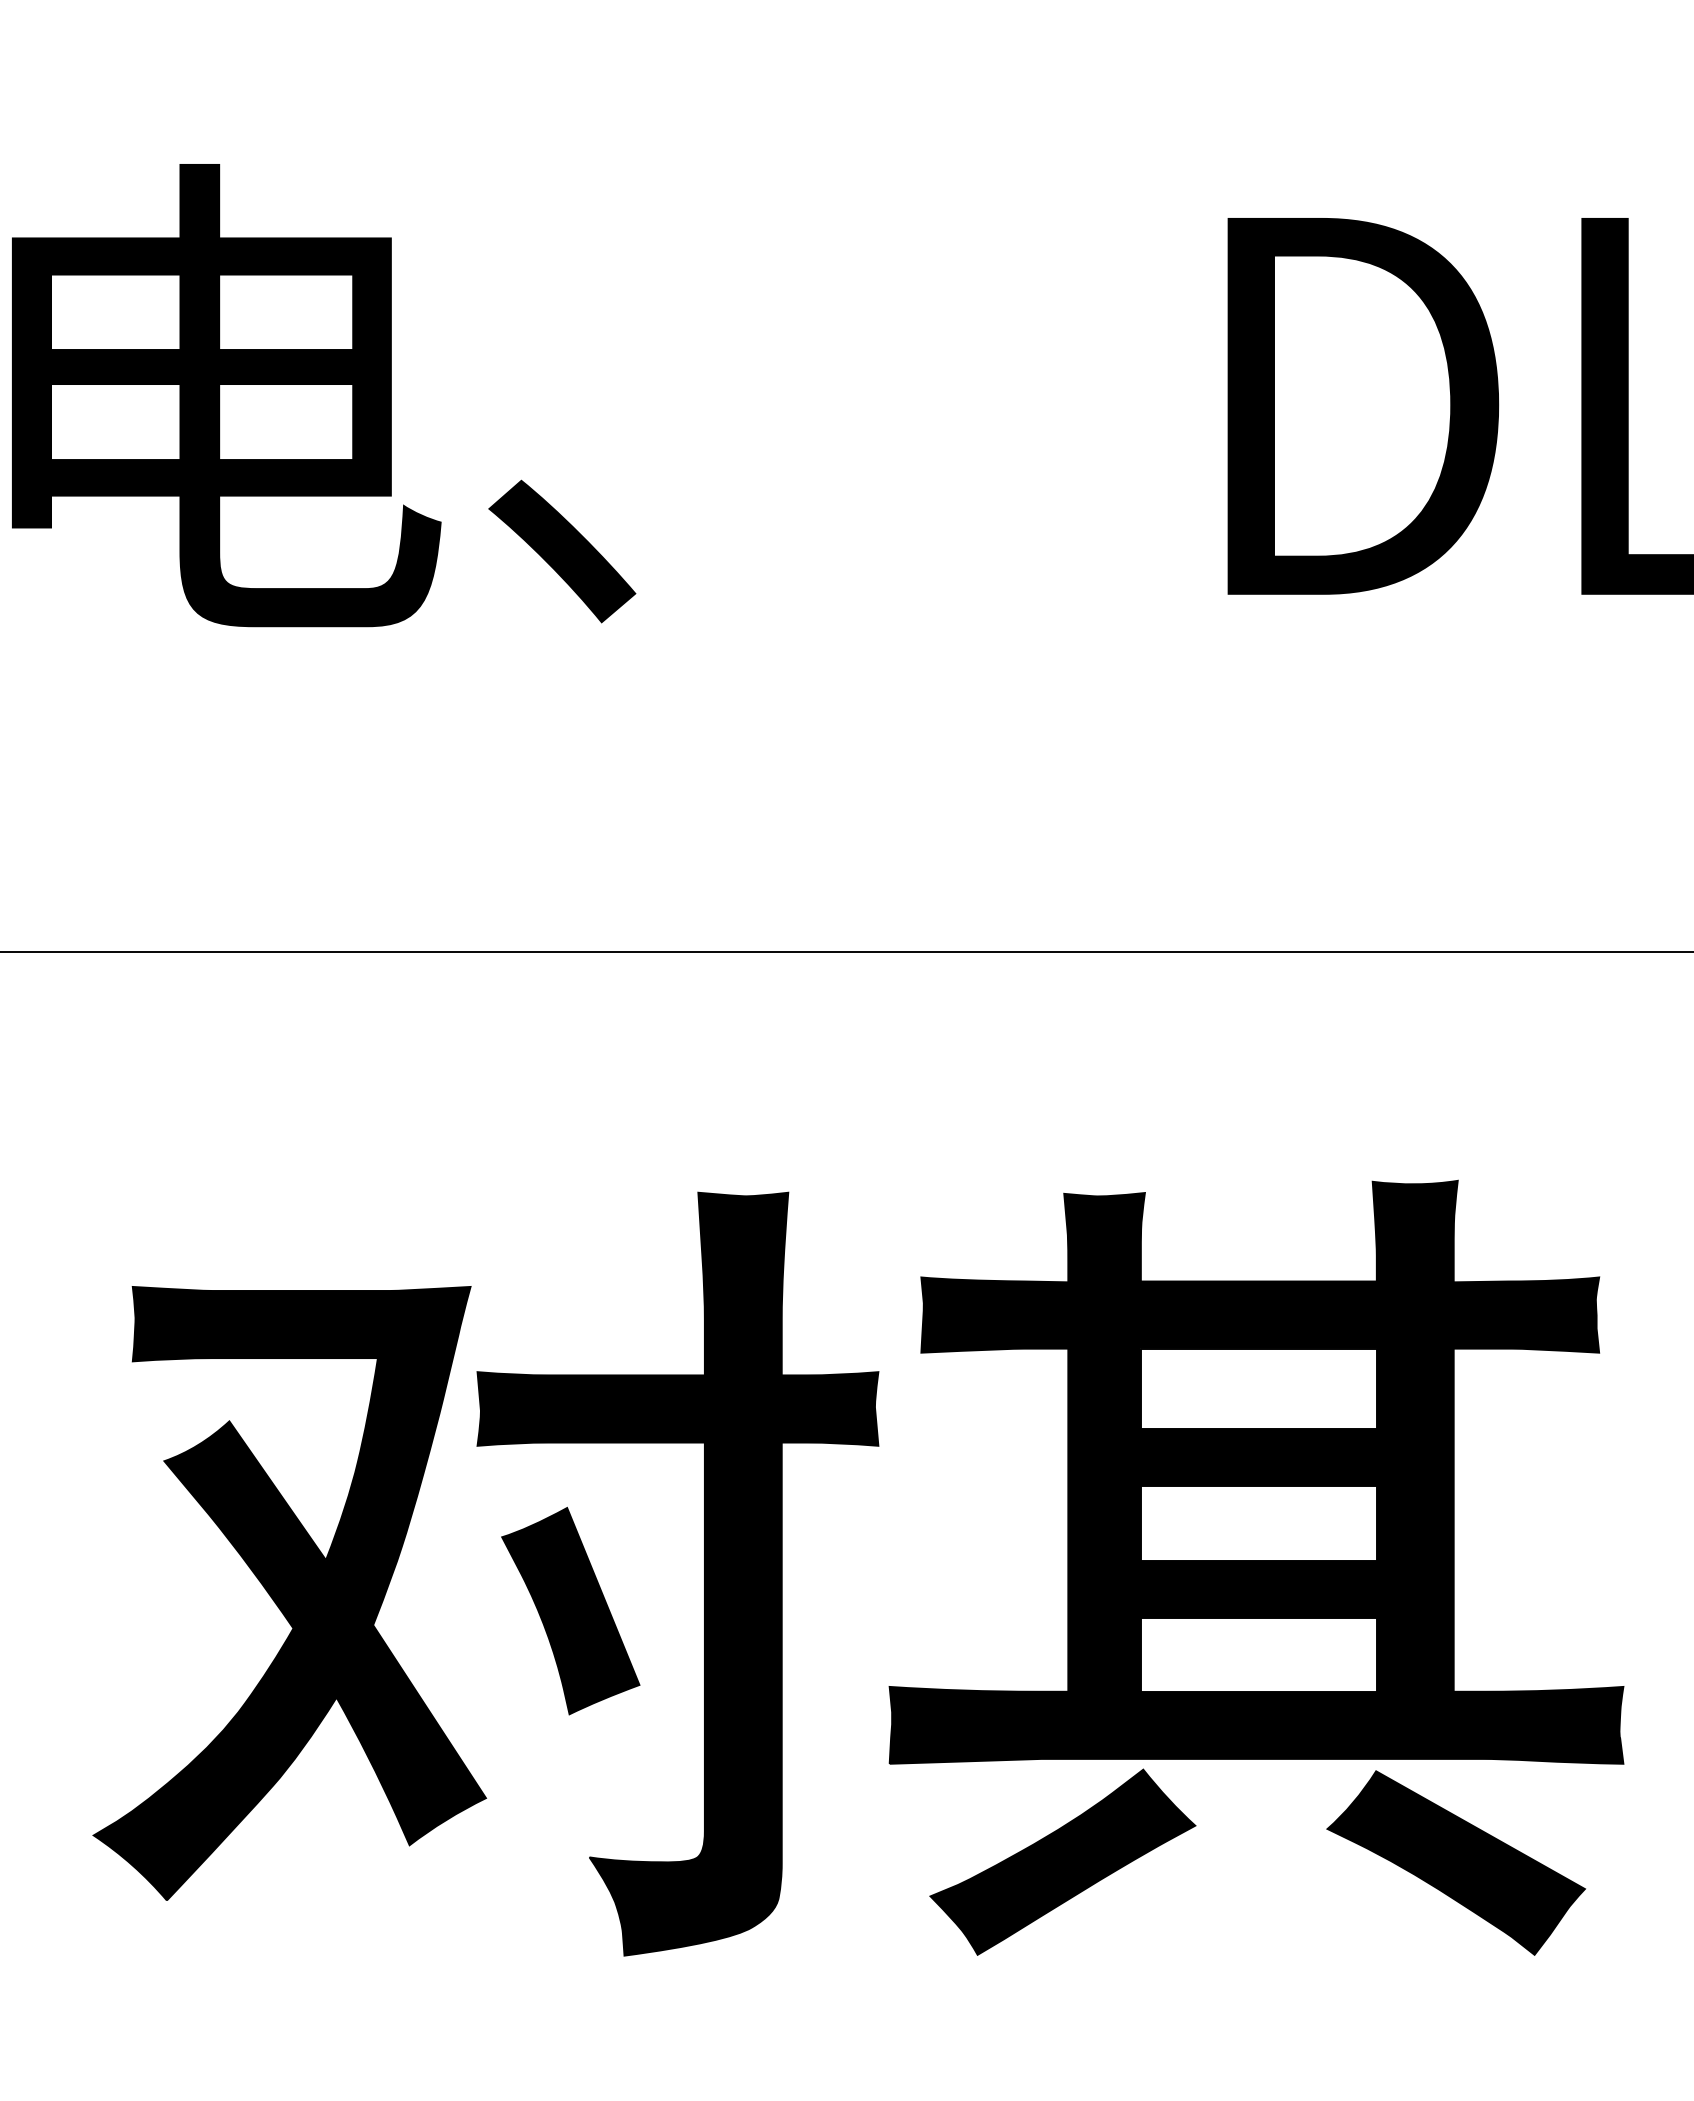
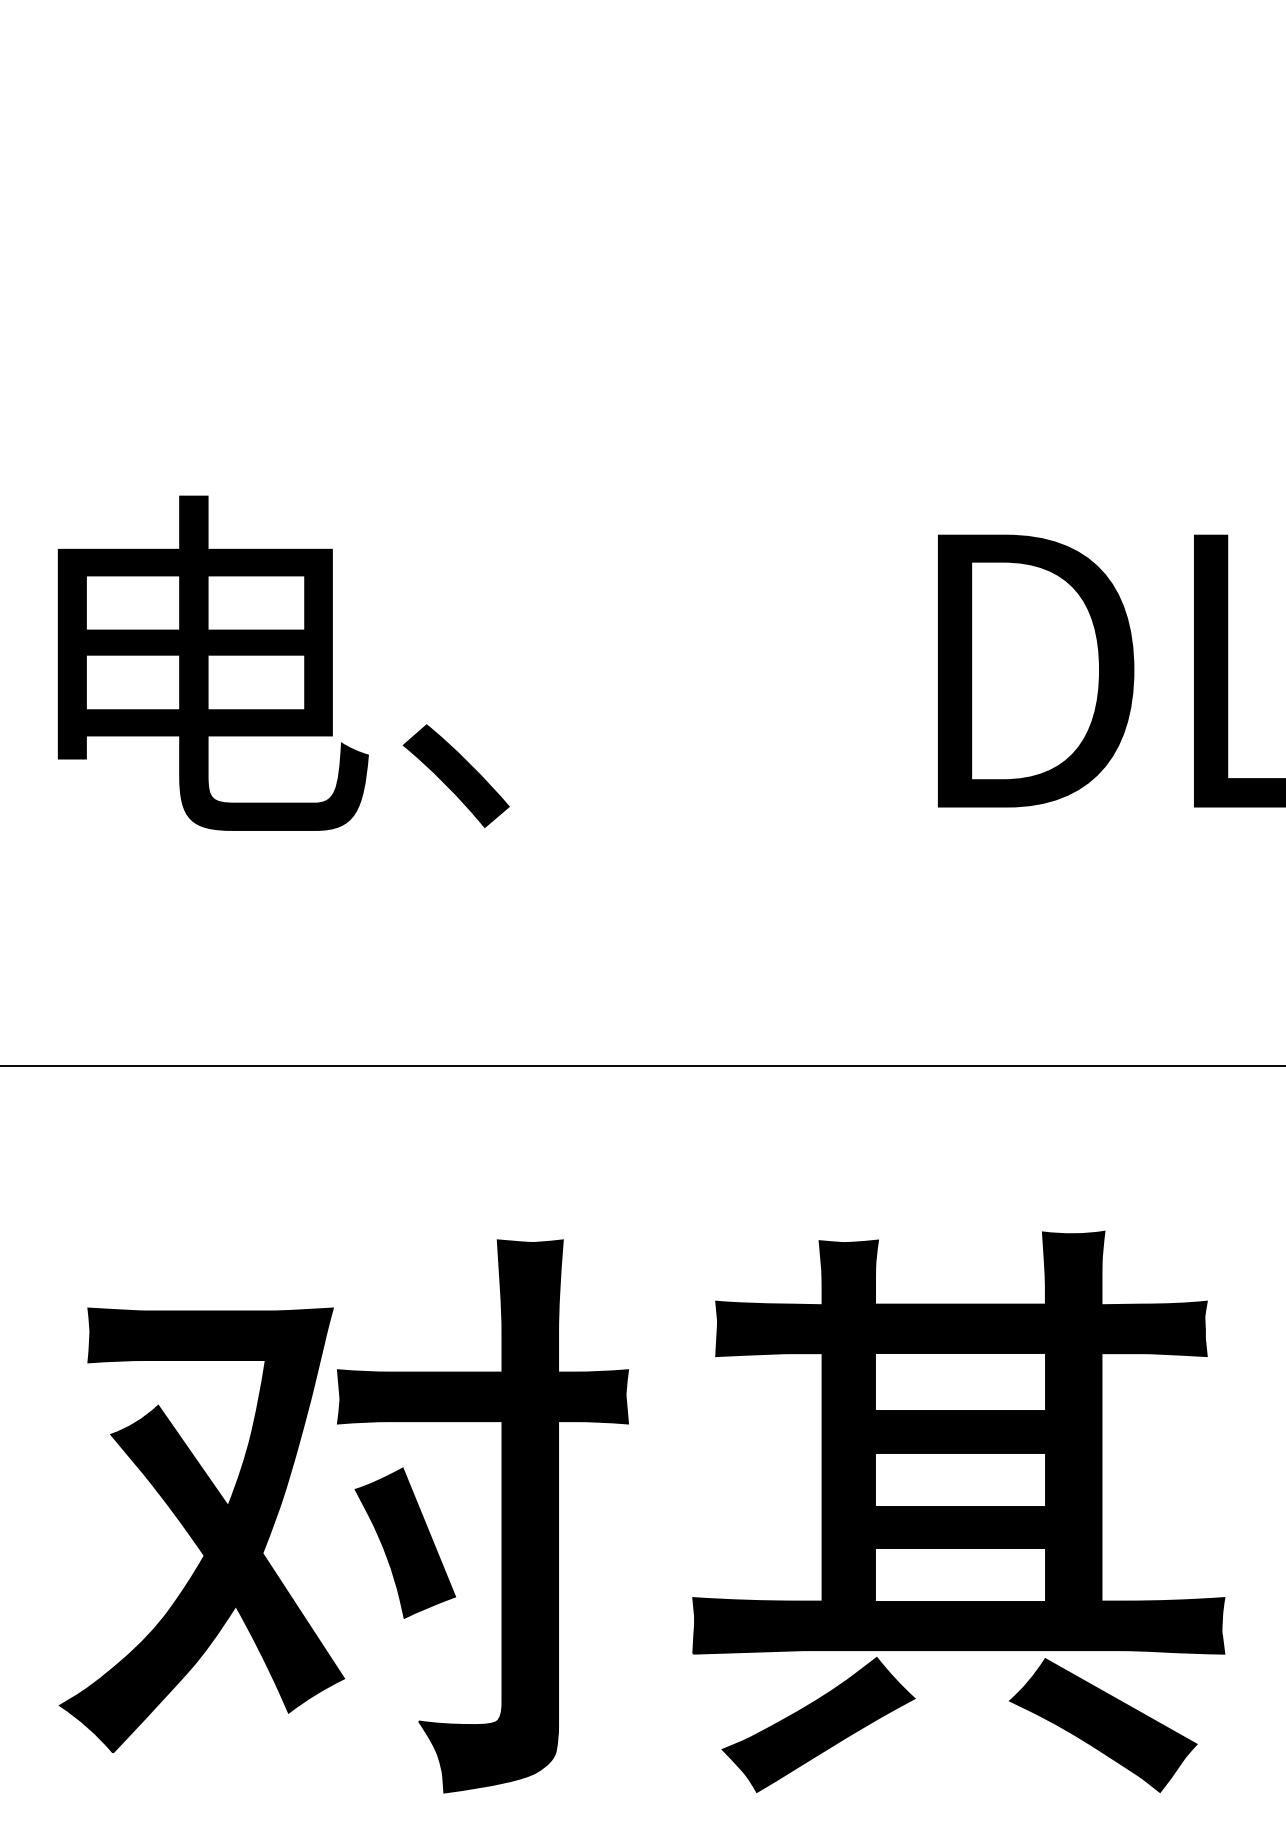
part: (510, 1556) -> (361, 1503), moved

